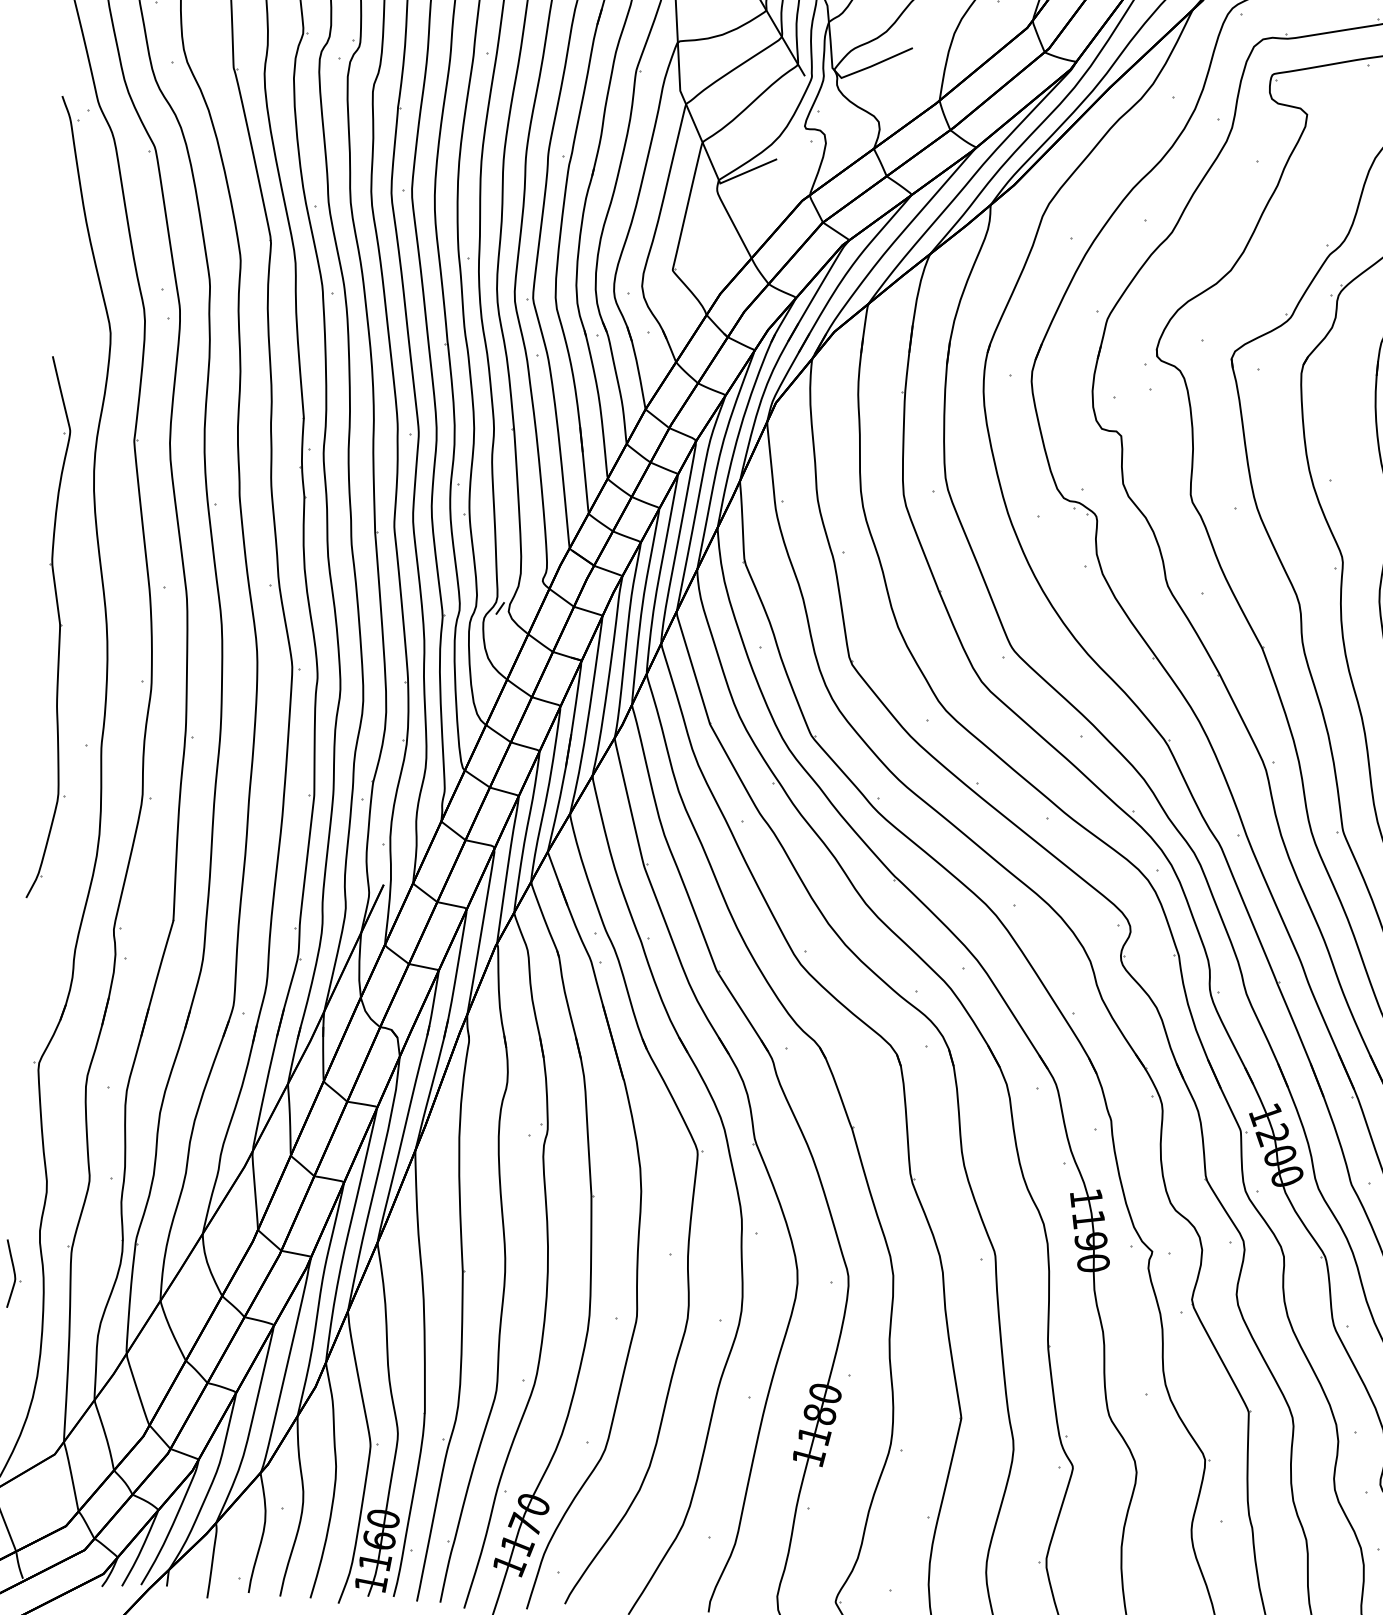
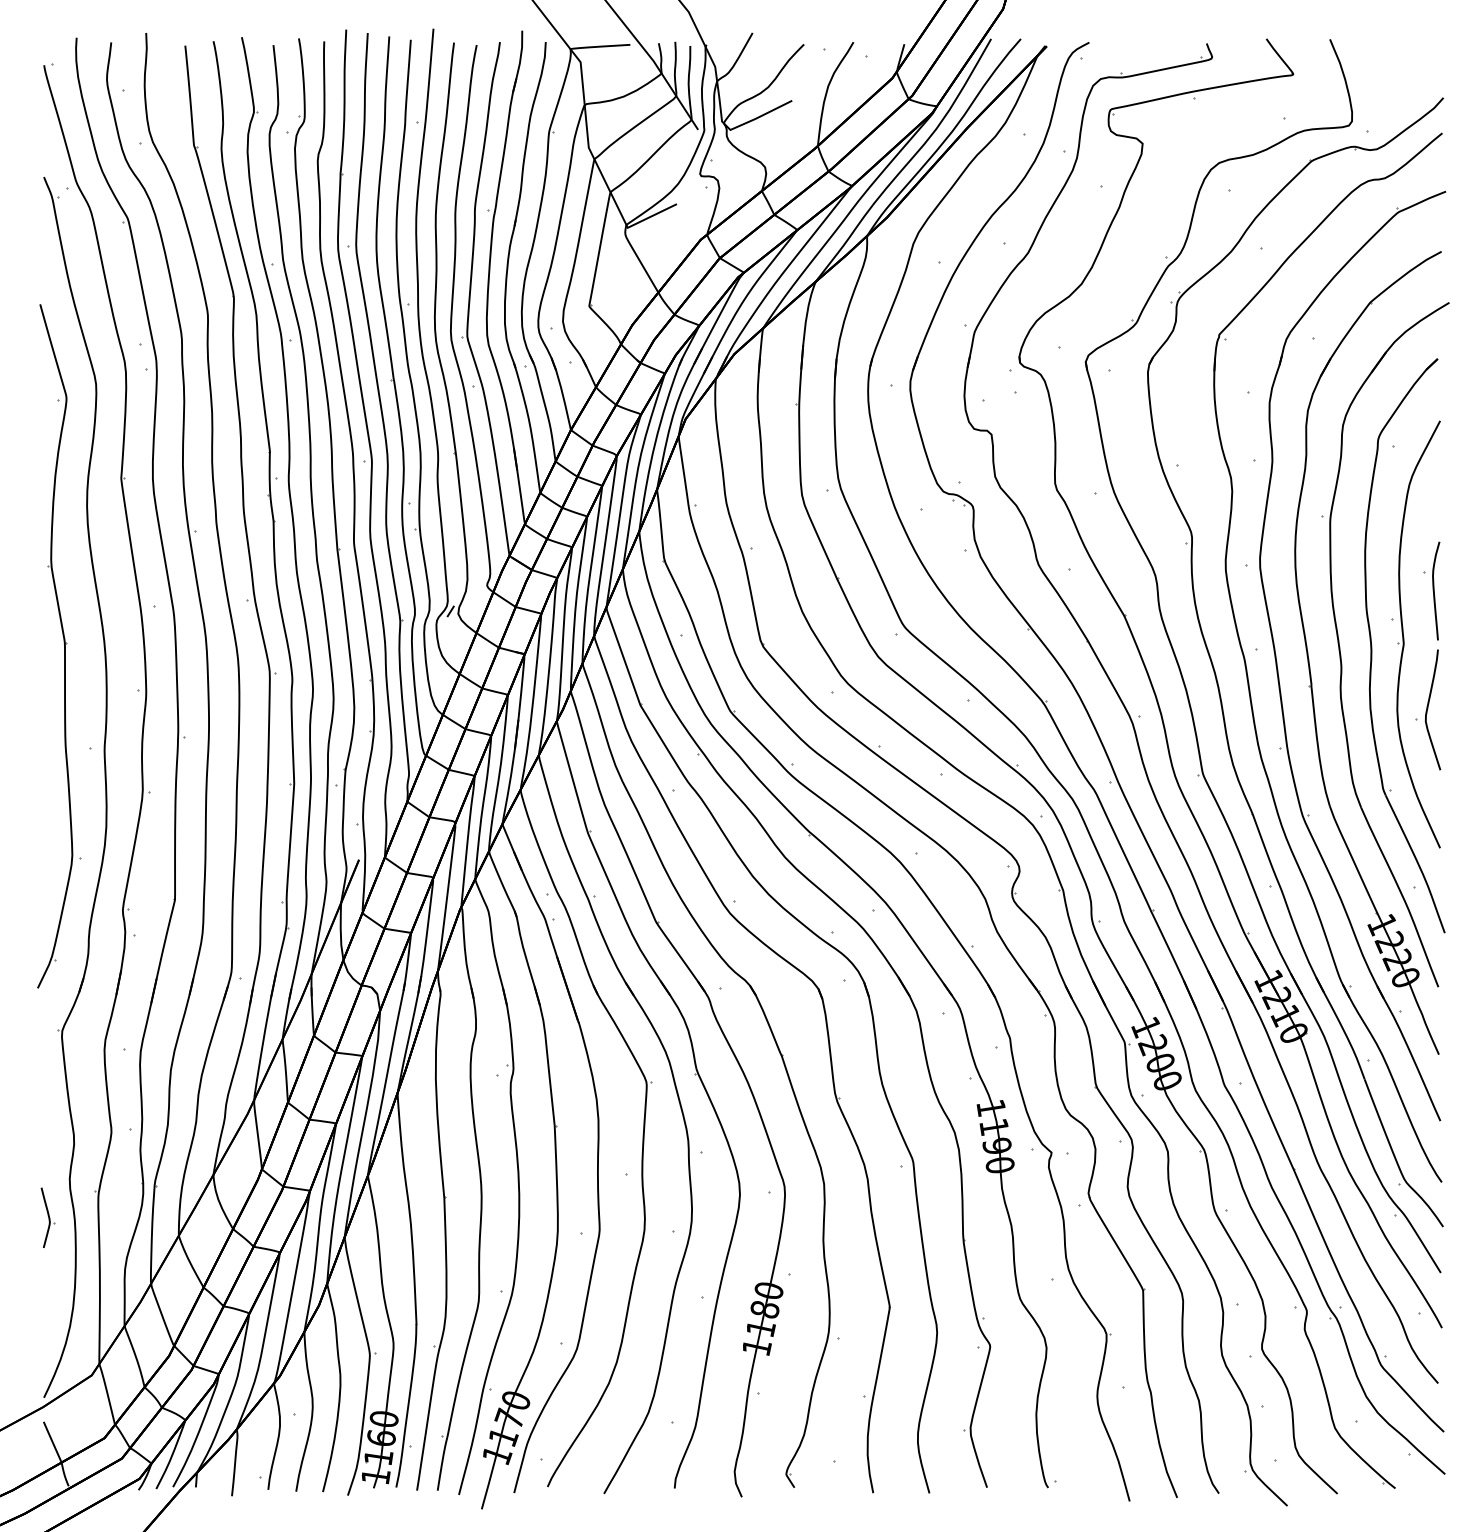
part: (55, 627) -> (59, 646), size x1.43

